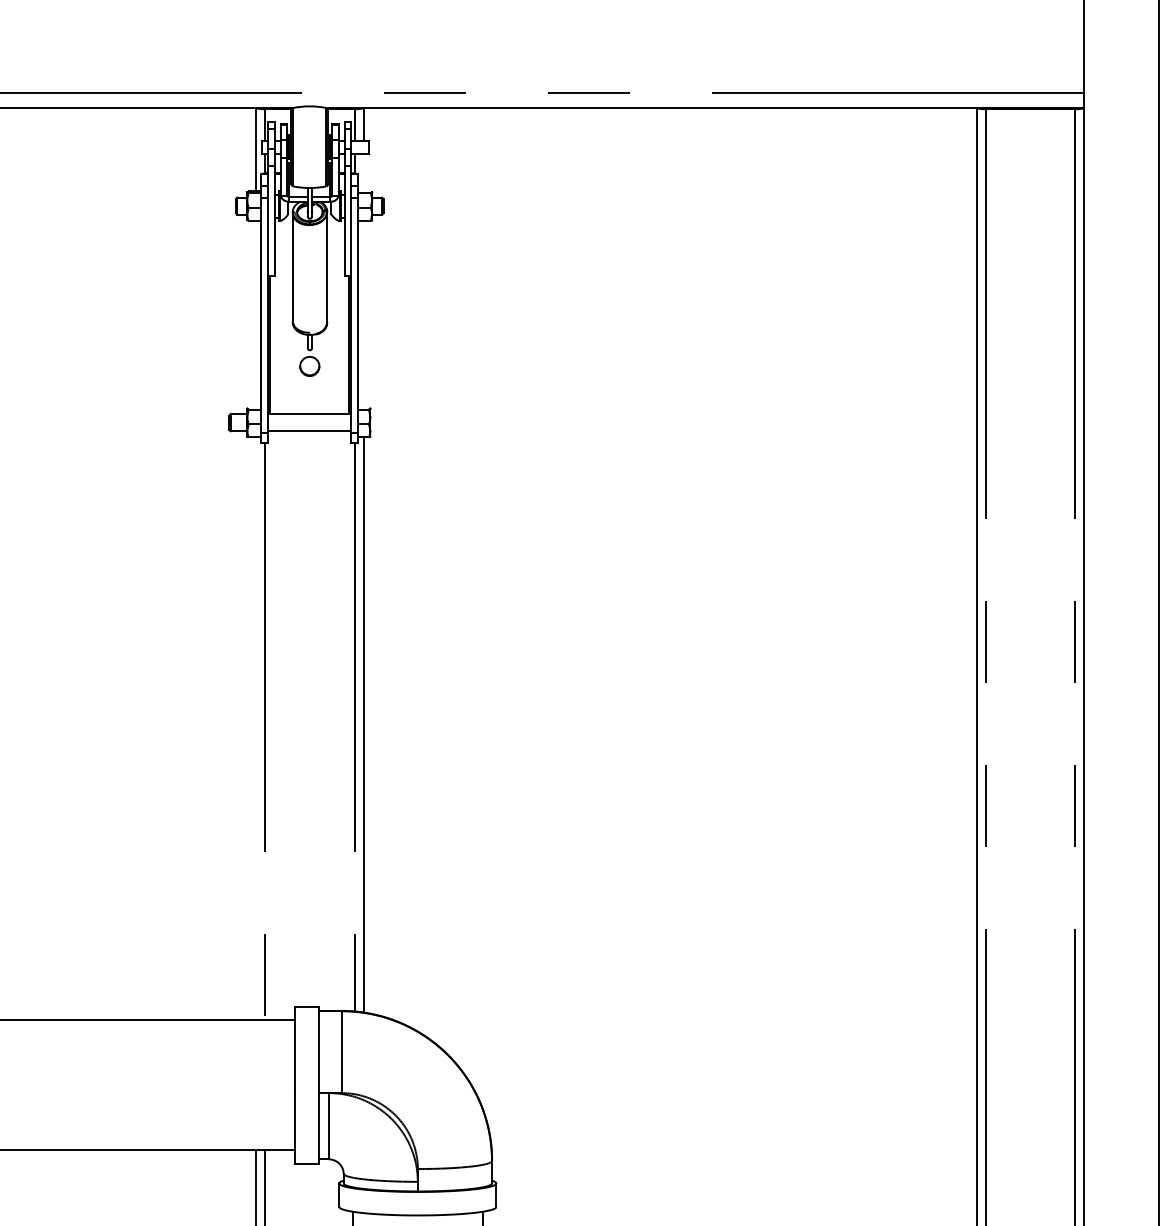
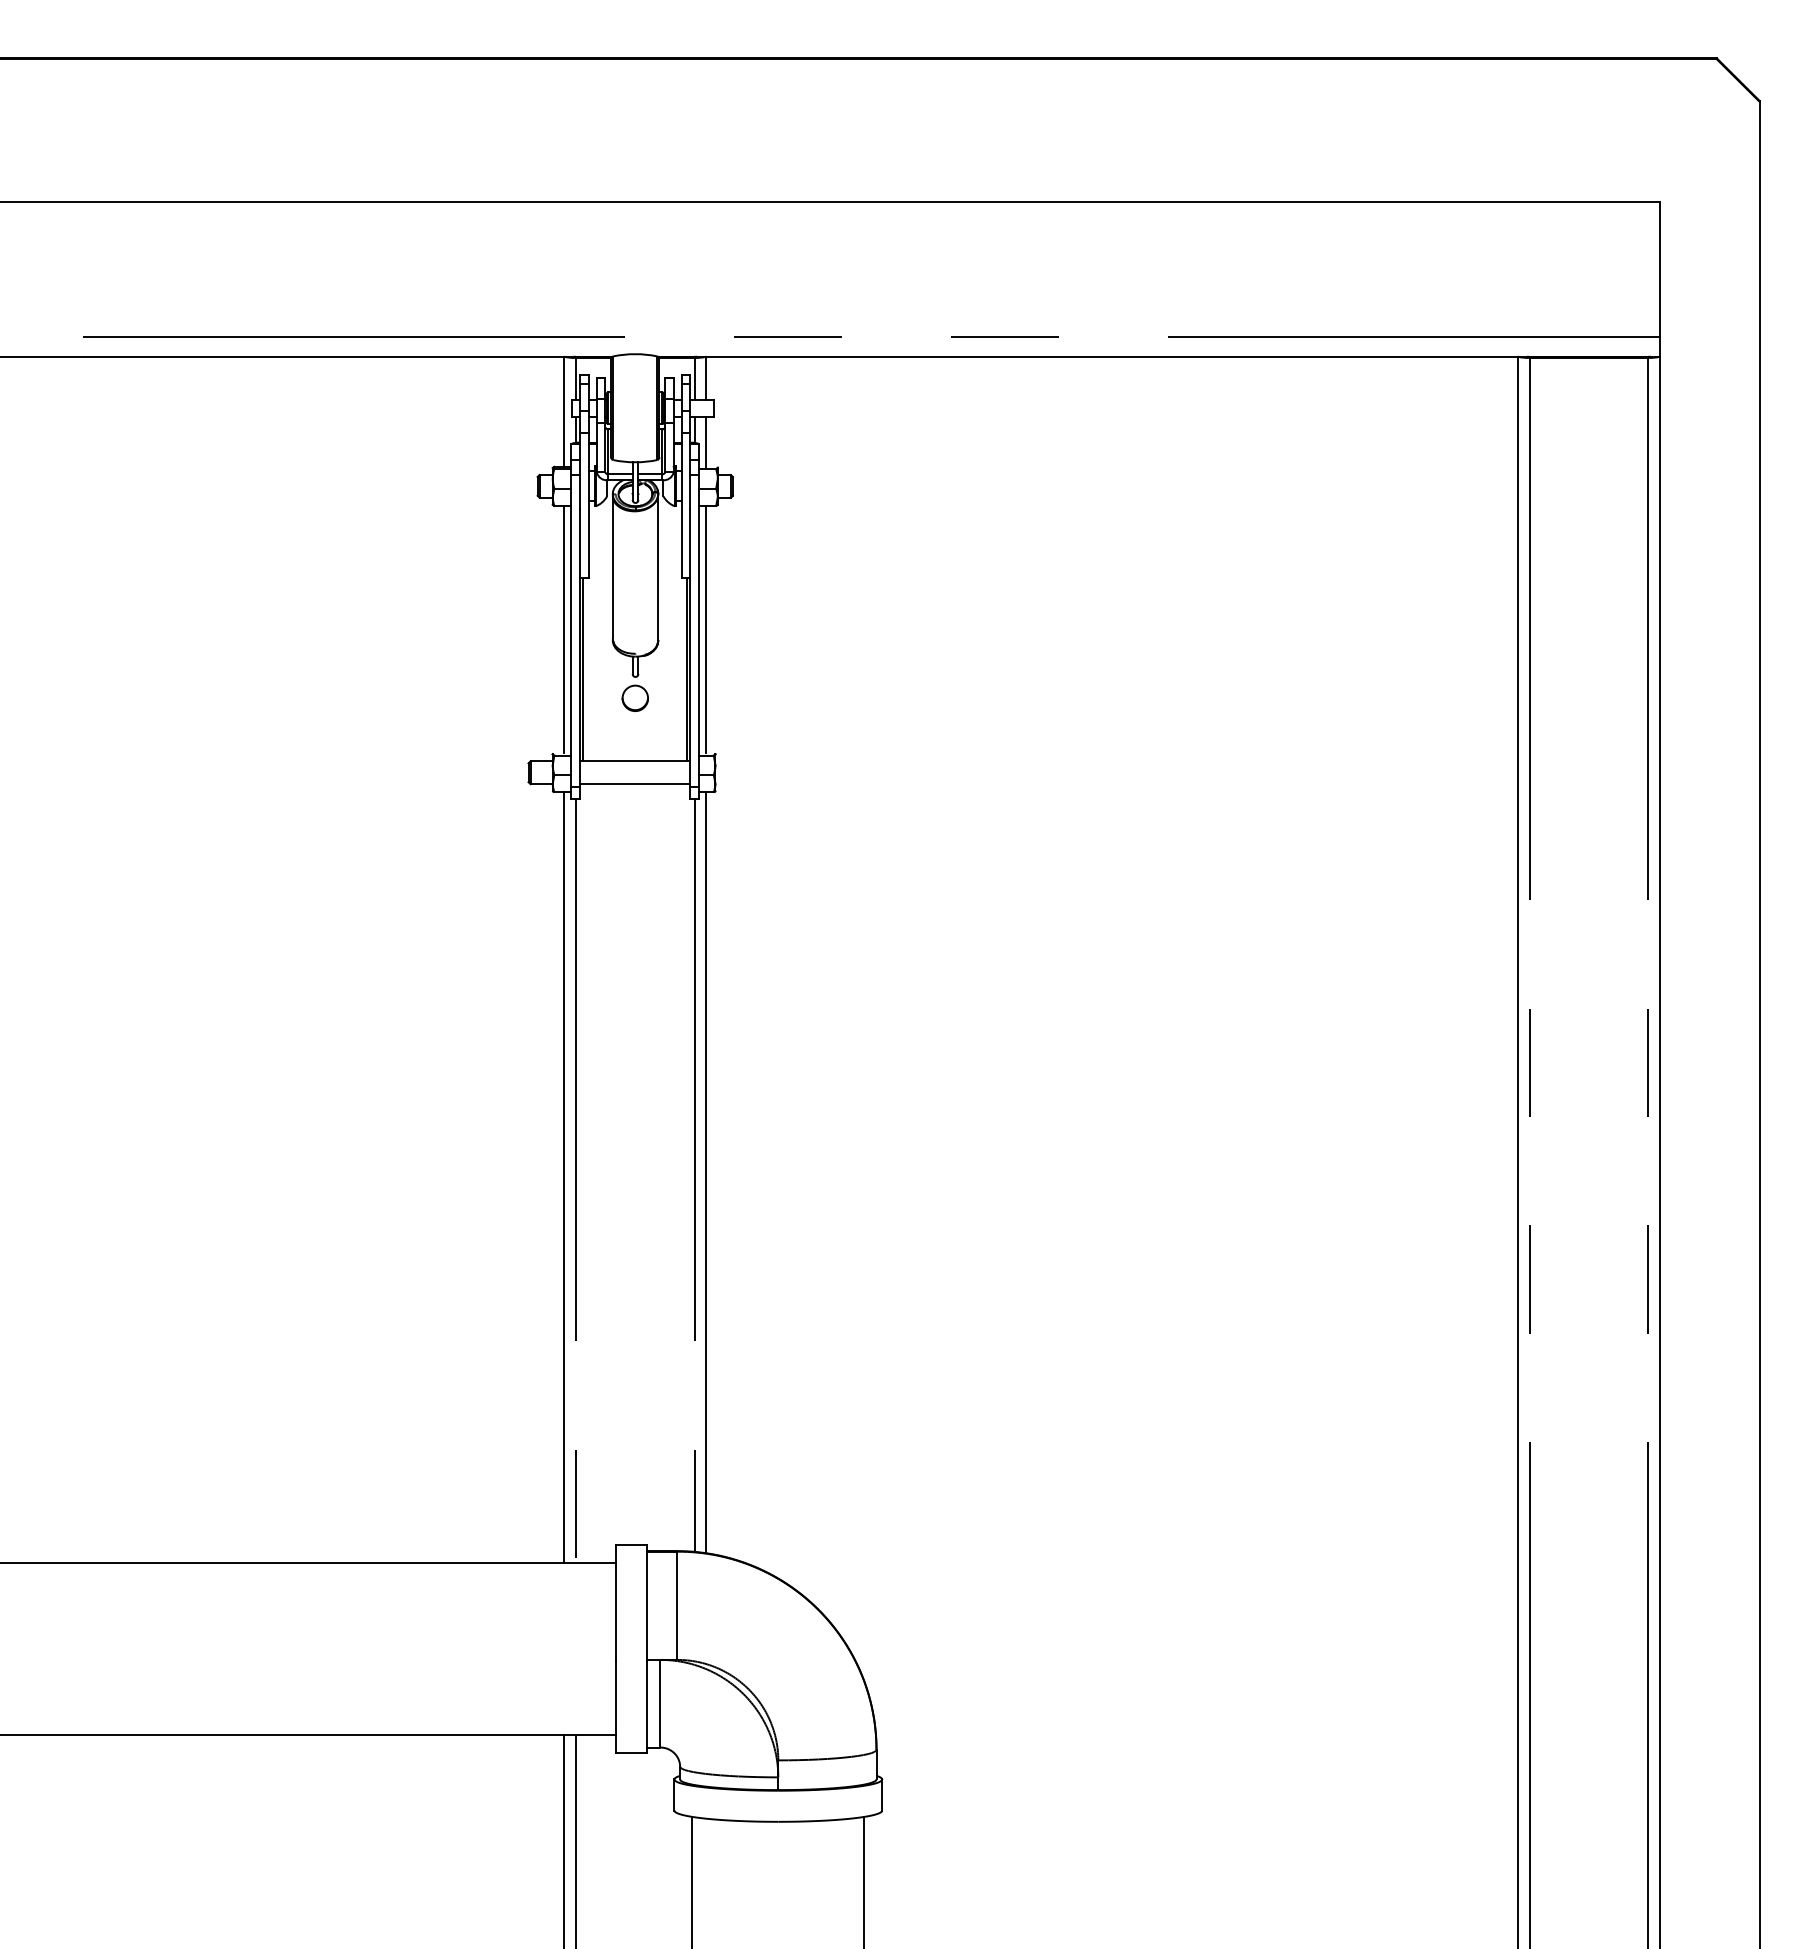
line: (363, 172) -> (706, 441), added
line: (256, 314) -> (564, 629), added
line: (363, 314) -> (706, 629), added
line: (256, 728) -> (564, 1177), added

